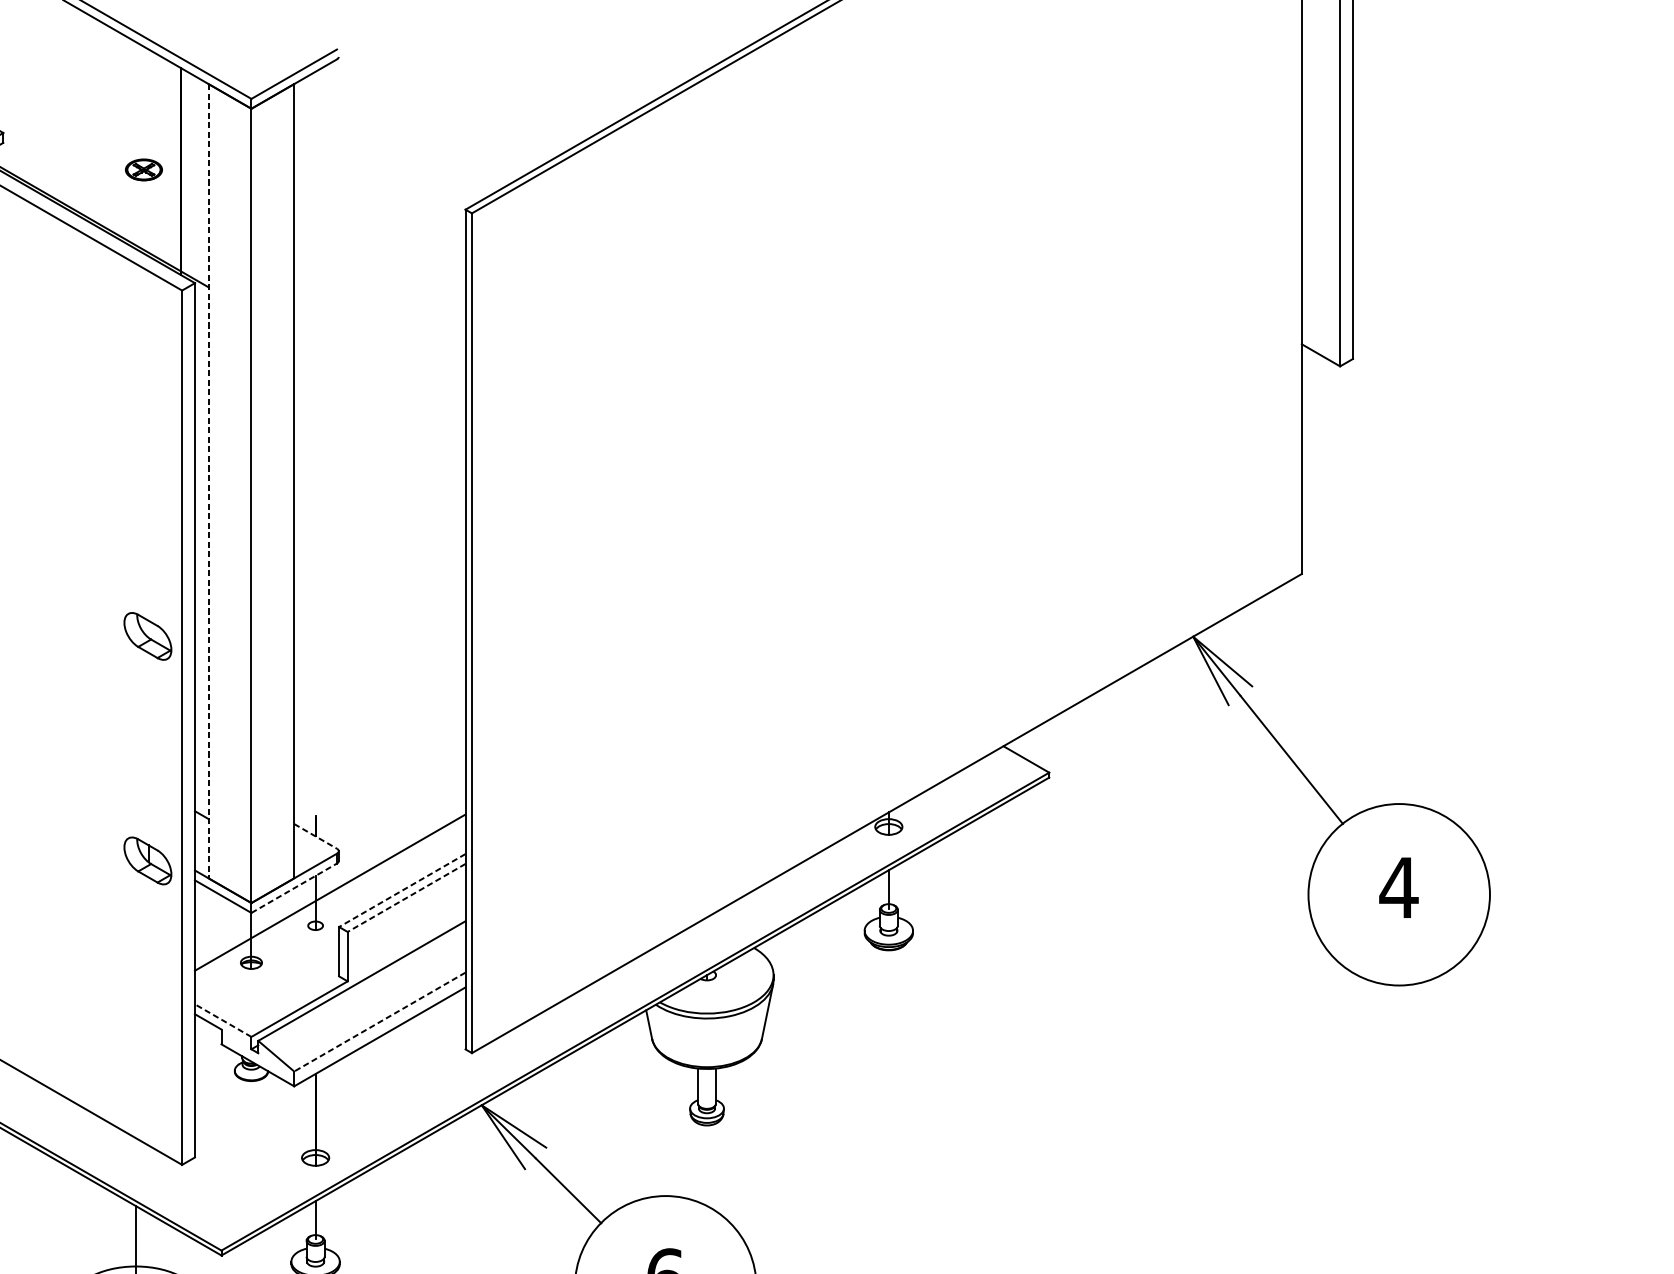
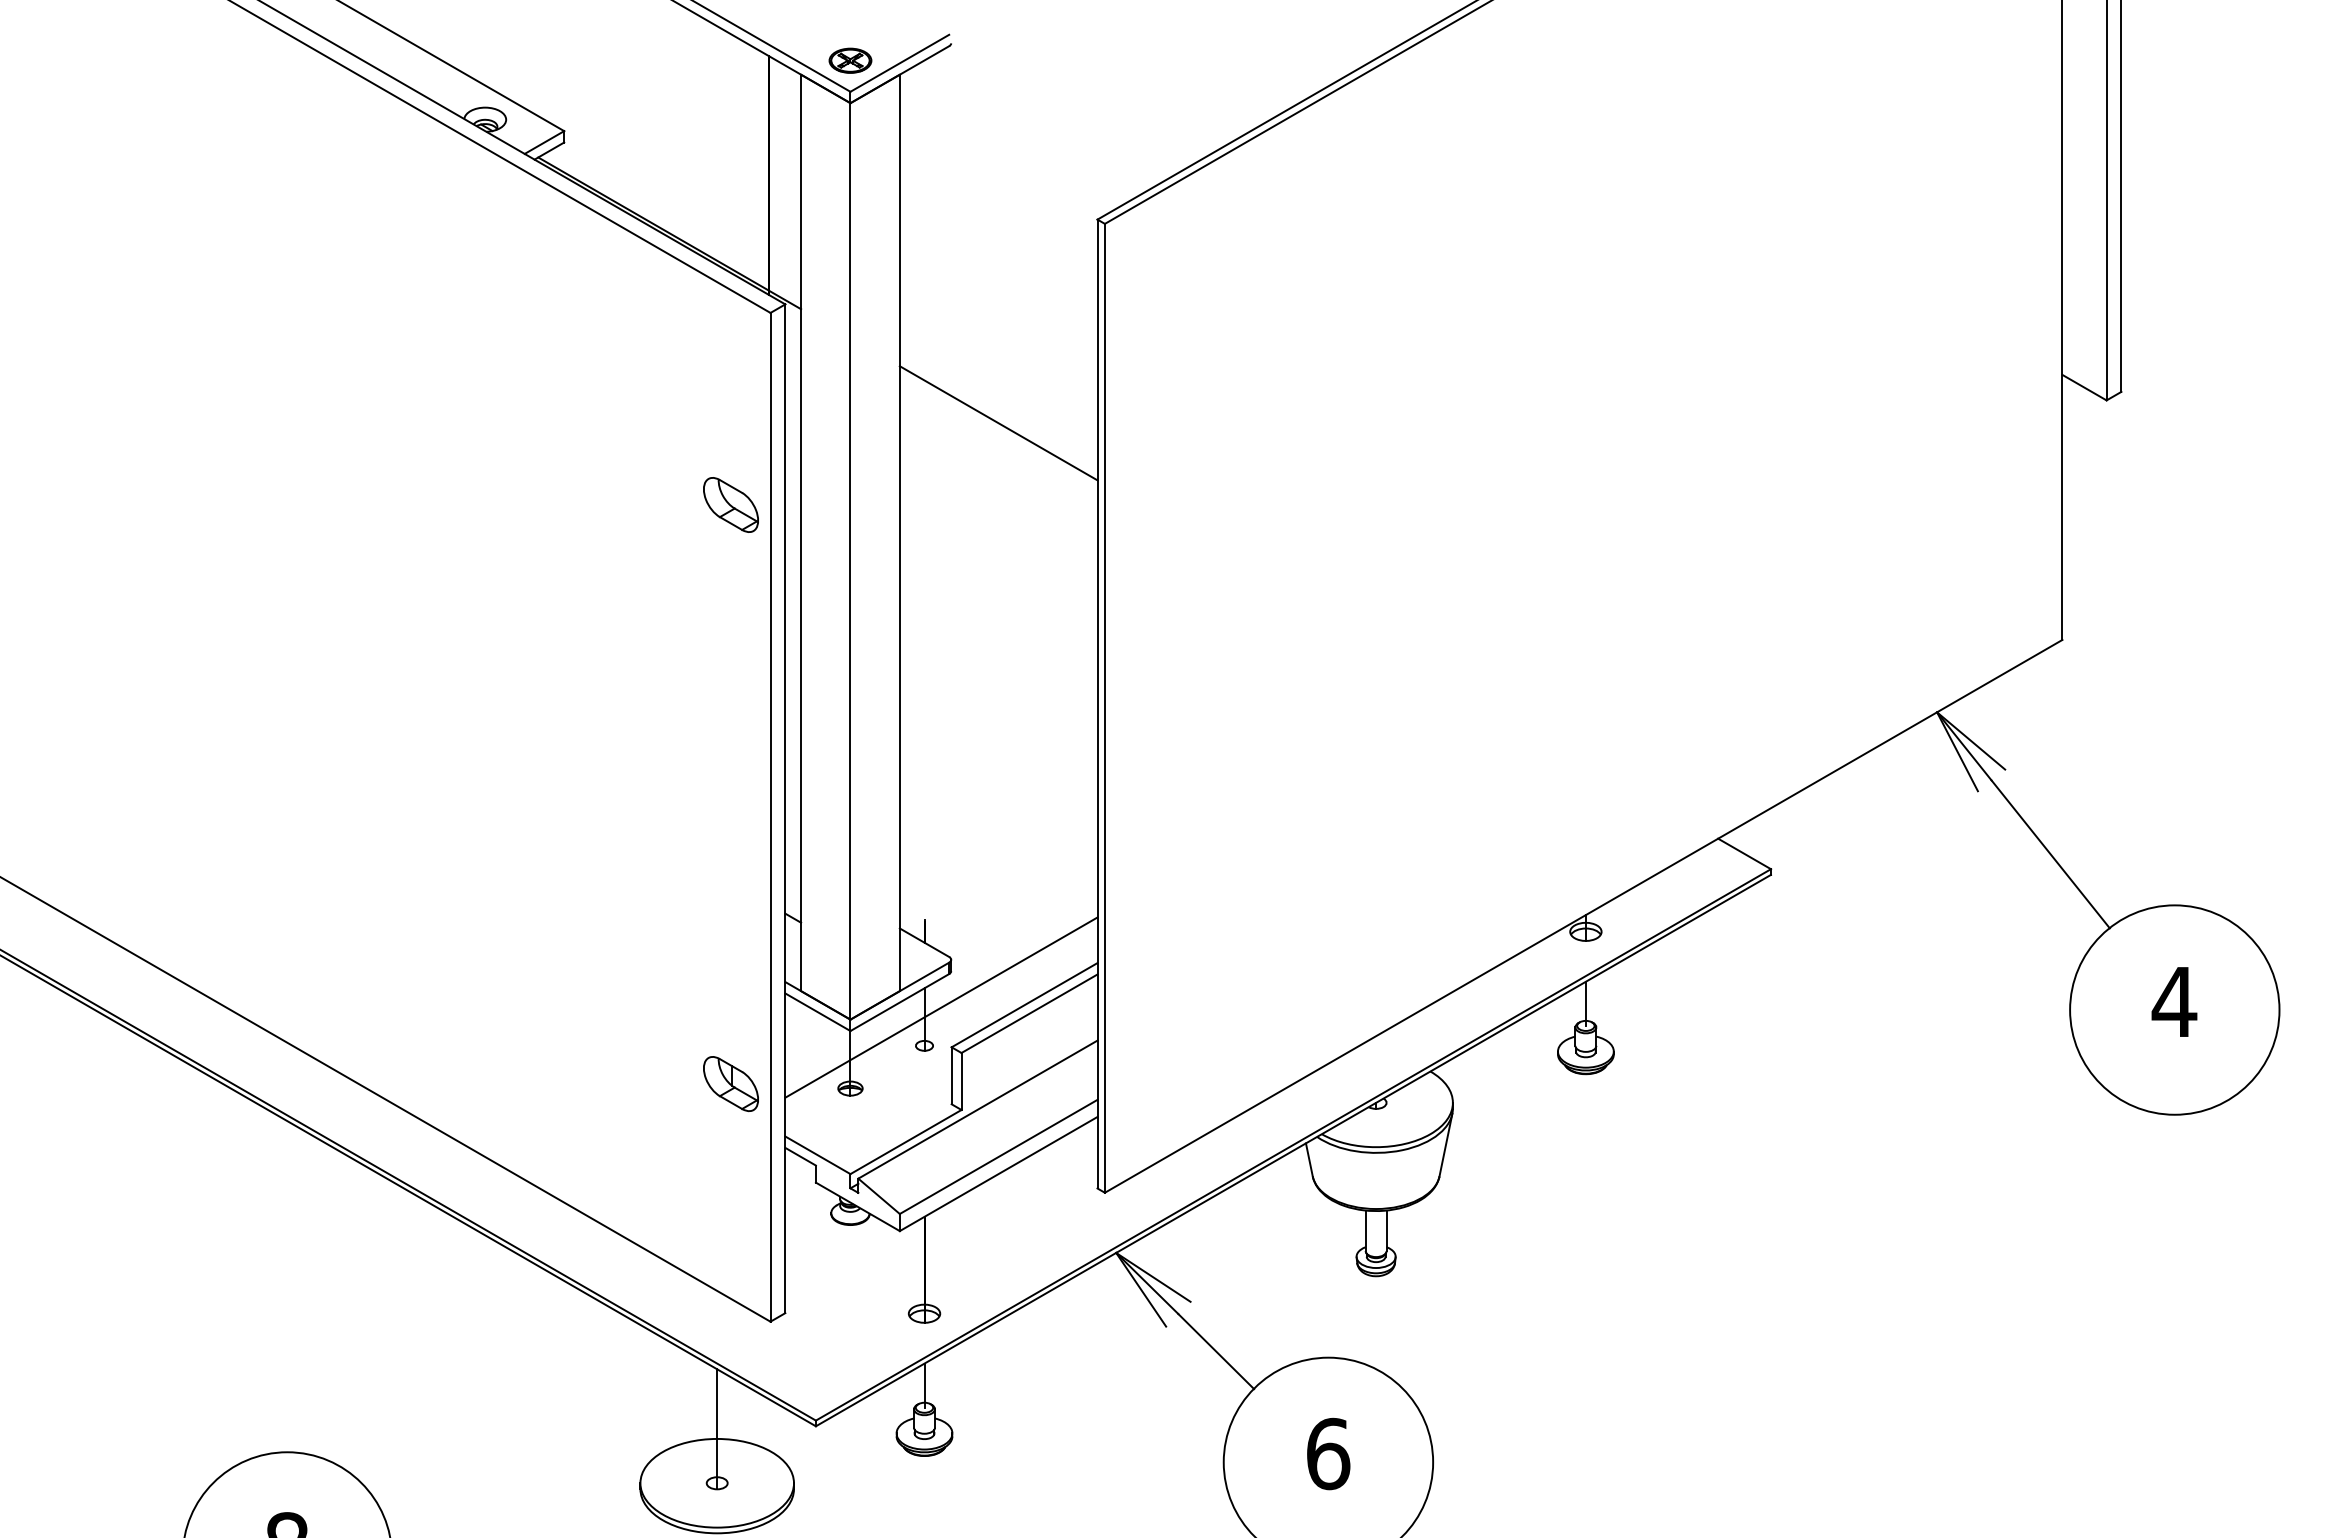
part: (143, 169) -> (850, 60), moved
line: (379, 386) -> (998, 423), added
line: (208, 481) -> (801, 533), dashed -> solid
part: (147, 636) -> (730, 504), moved
line: (315, 836) -> (924, 942), dashed -> solid
part: (147, 861) -> (730, 1084), moved
line: (293, 888) -> (899, 1002), dashed -> solid
line: (402, 890) -> (1024, 1005), dashed -> solid
line: (406, 897) -> (1029, 1013), dashed -> solid
line: (222, 1020) -> (817, 1155), dashed -> solid
line: (379, 1022) -> (998, 1157), dashed -> solid

